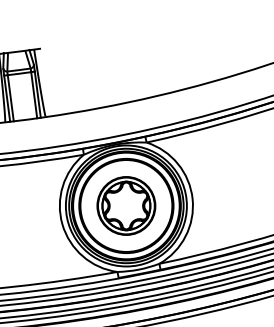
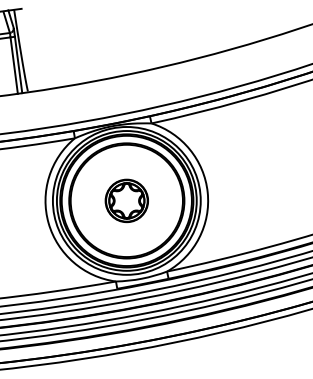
part: (126, 205) -> (126, 200), size x0.6

